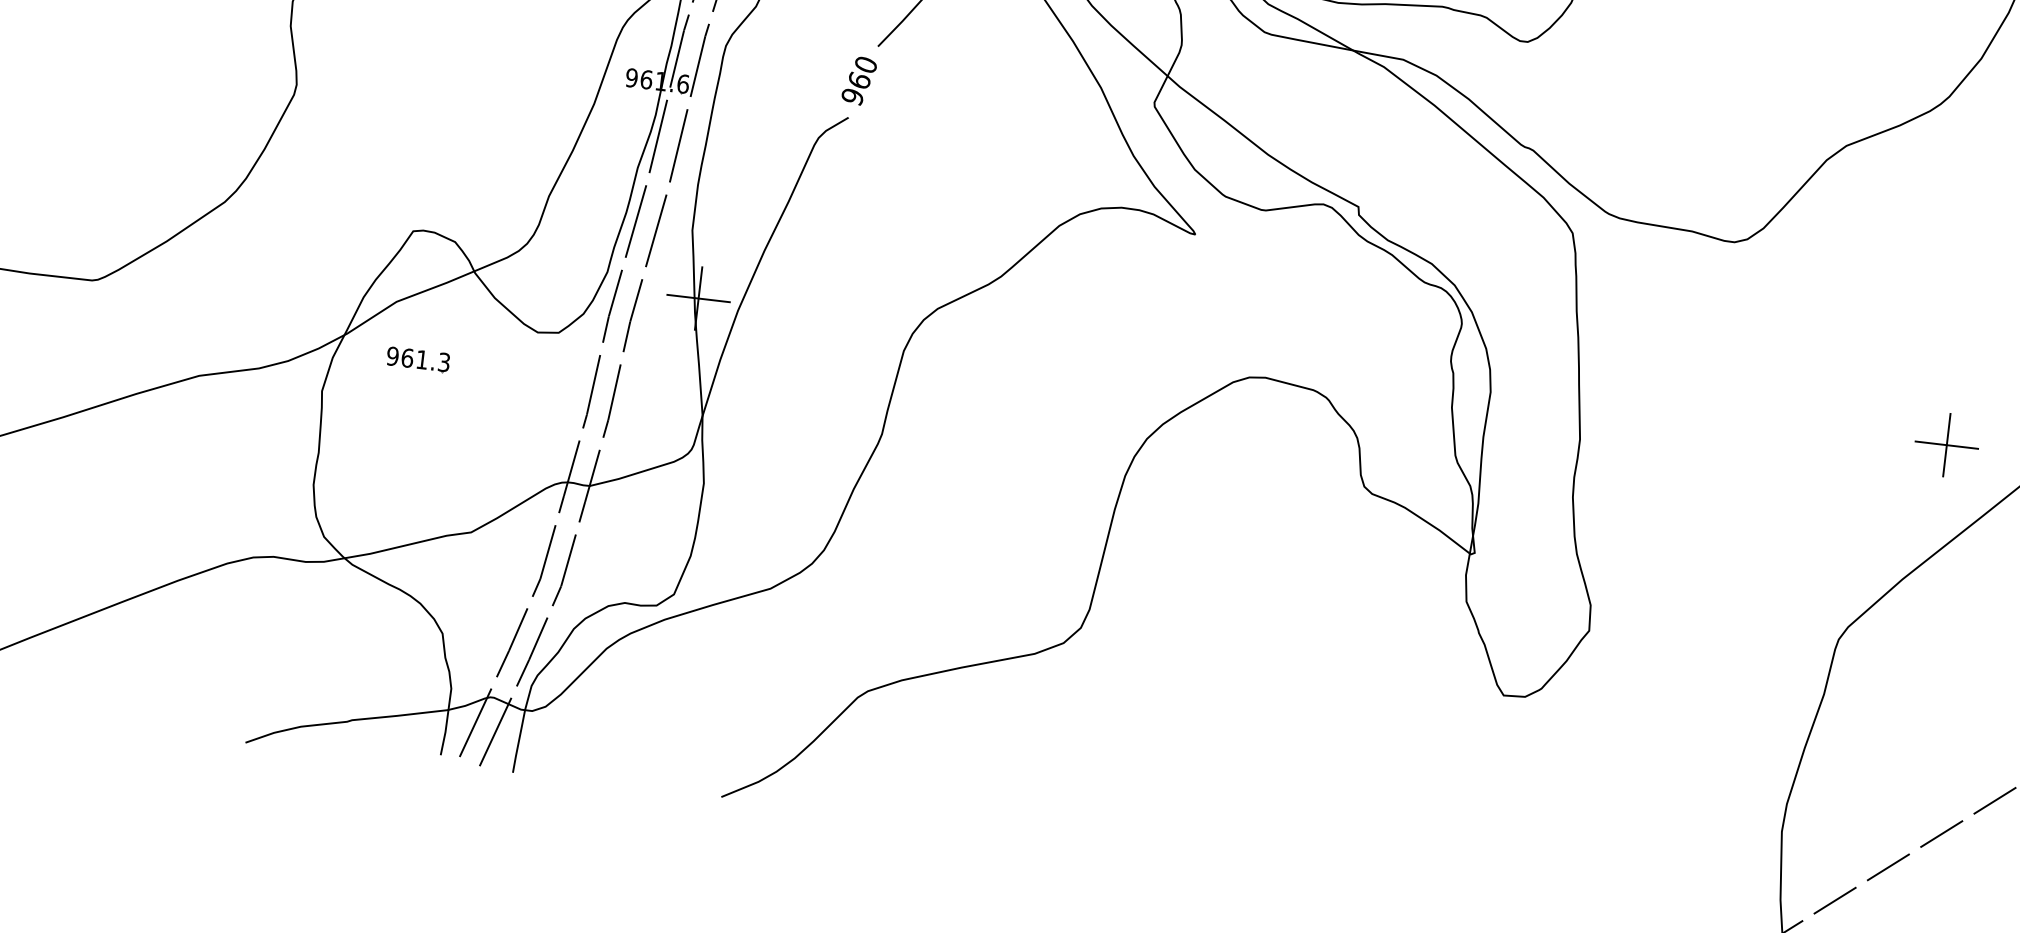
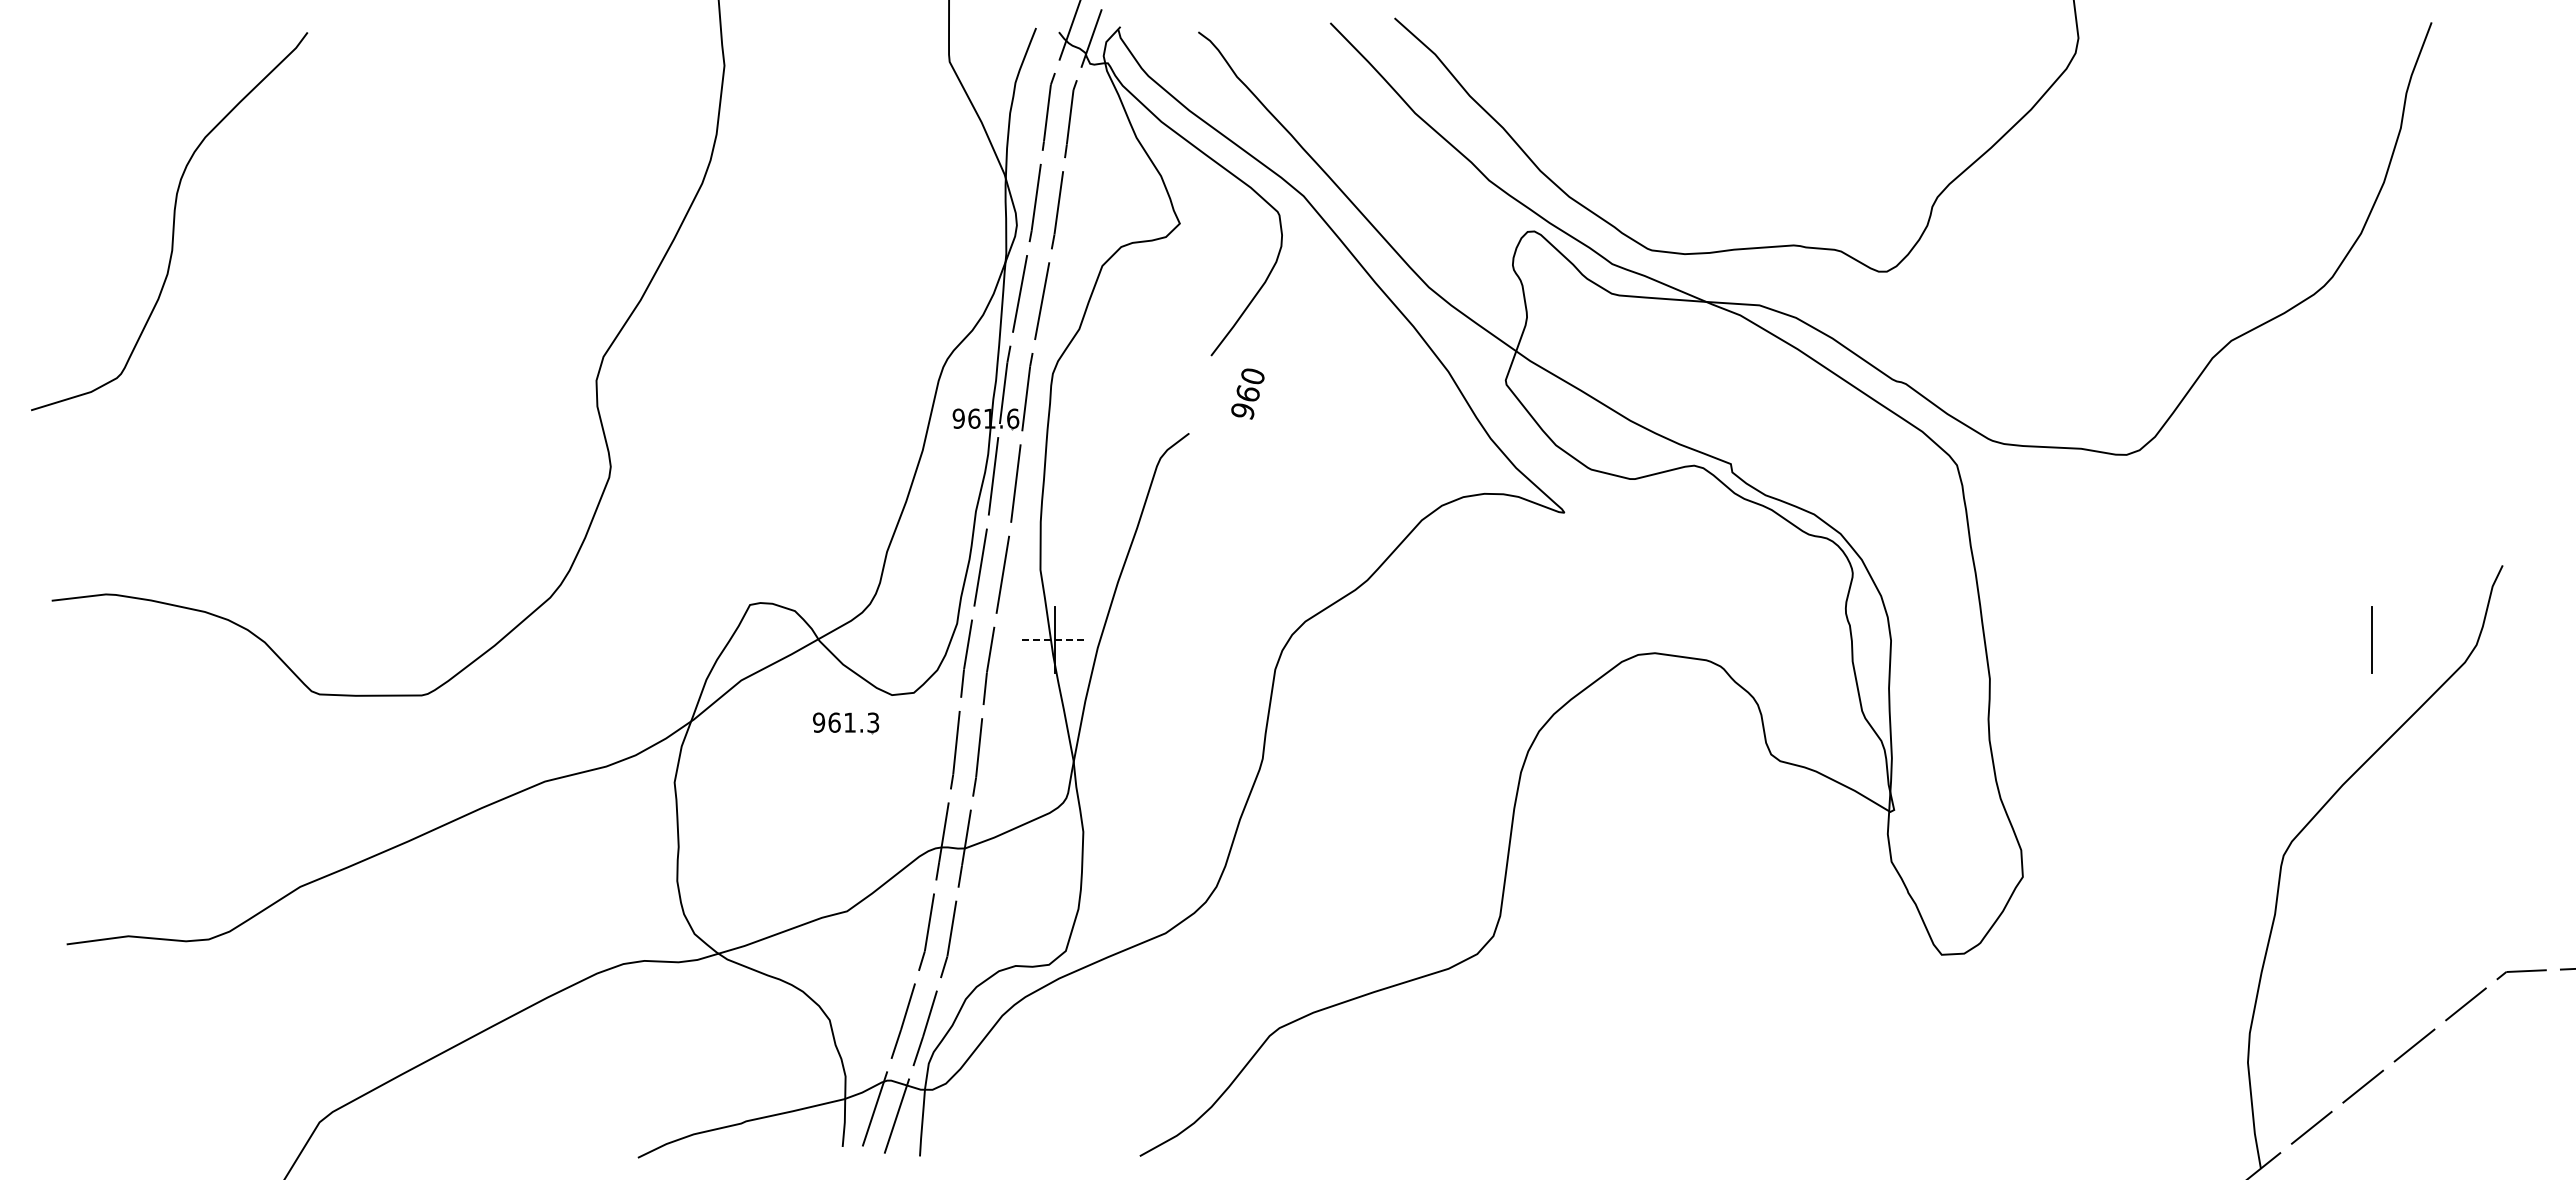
text: (858, 80) -> (1247, 393), moved
line: (698, 298) -> (1055, 640), solid -> dashed
part: (418, 360) -> (846, 723), moved
line: (1946, 445) -> (2372, 640), removed

